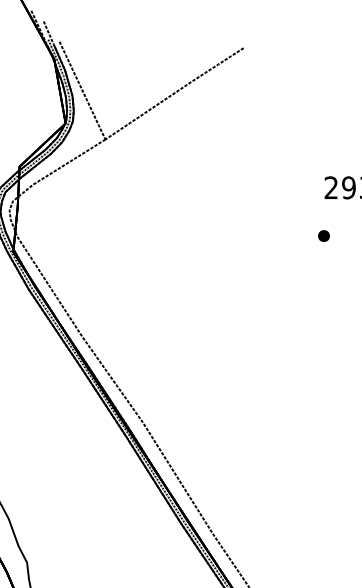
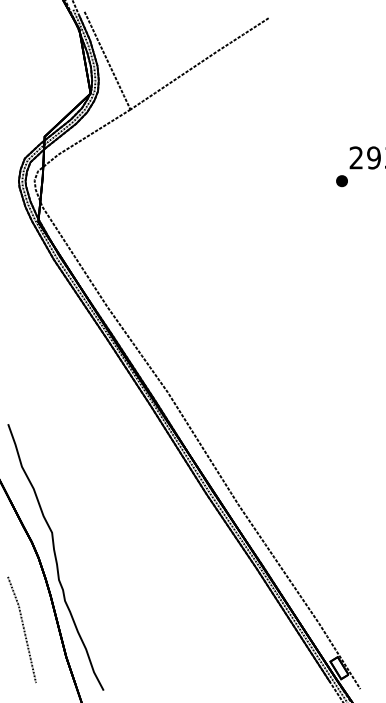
part: (323, 236) -> (341, 181), moved

